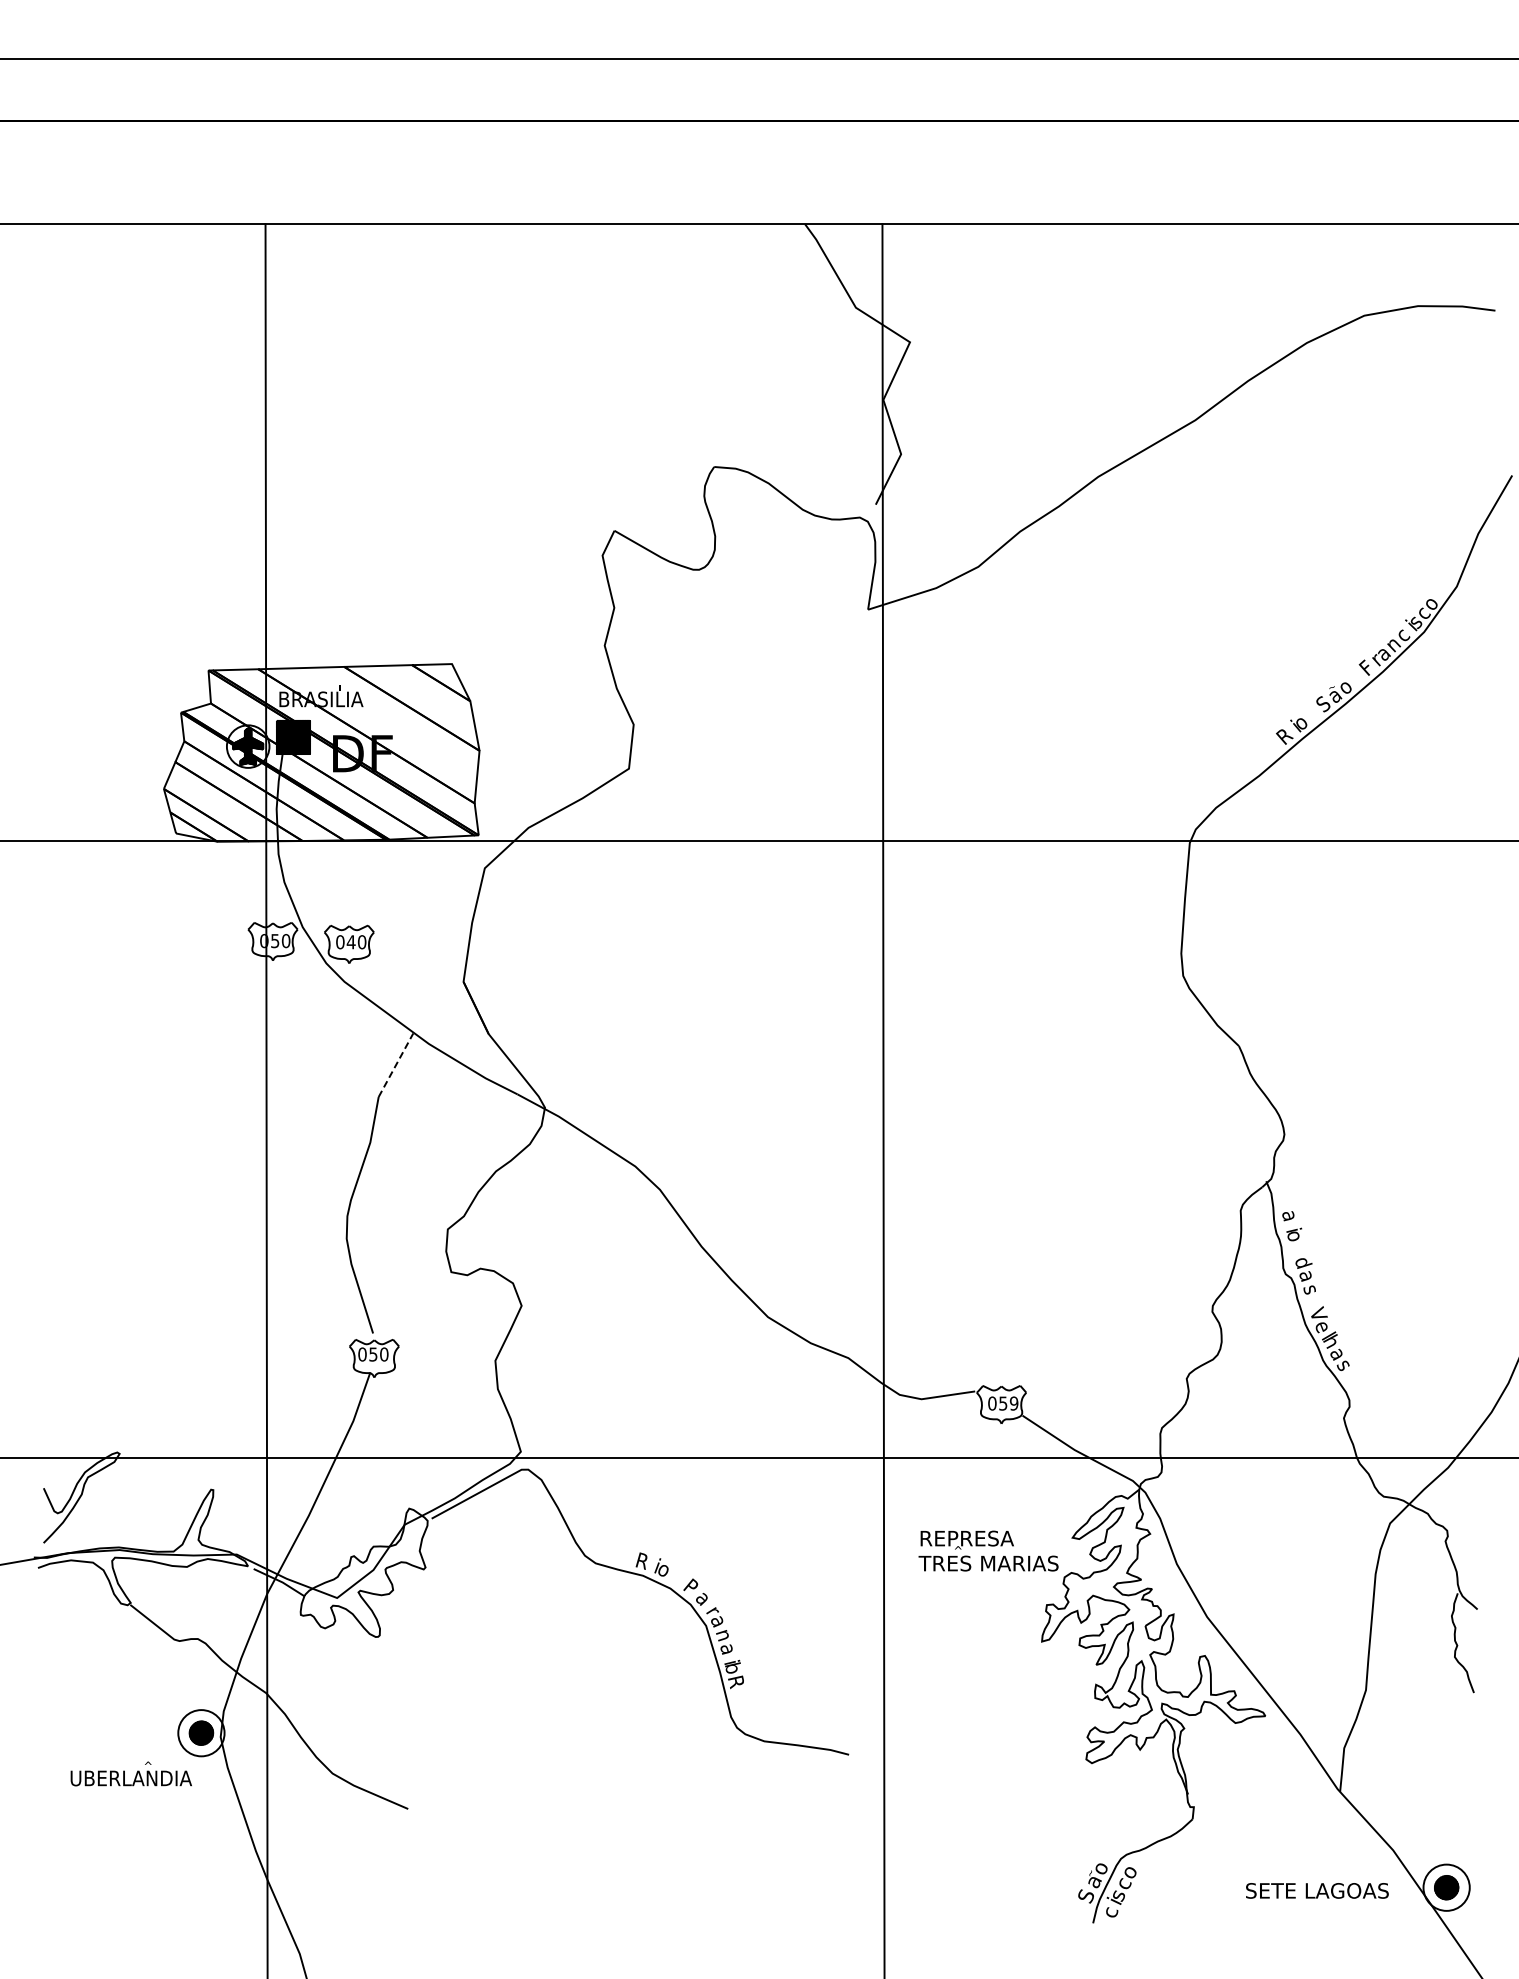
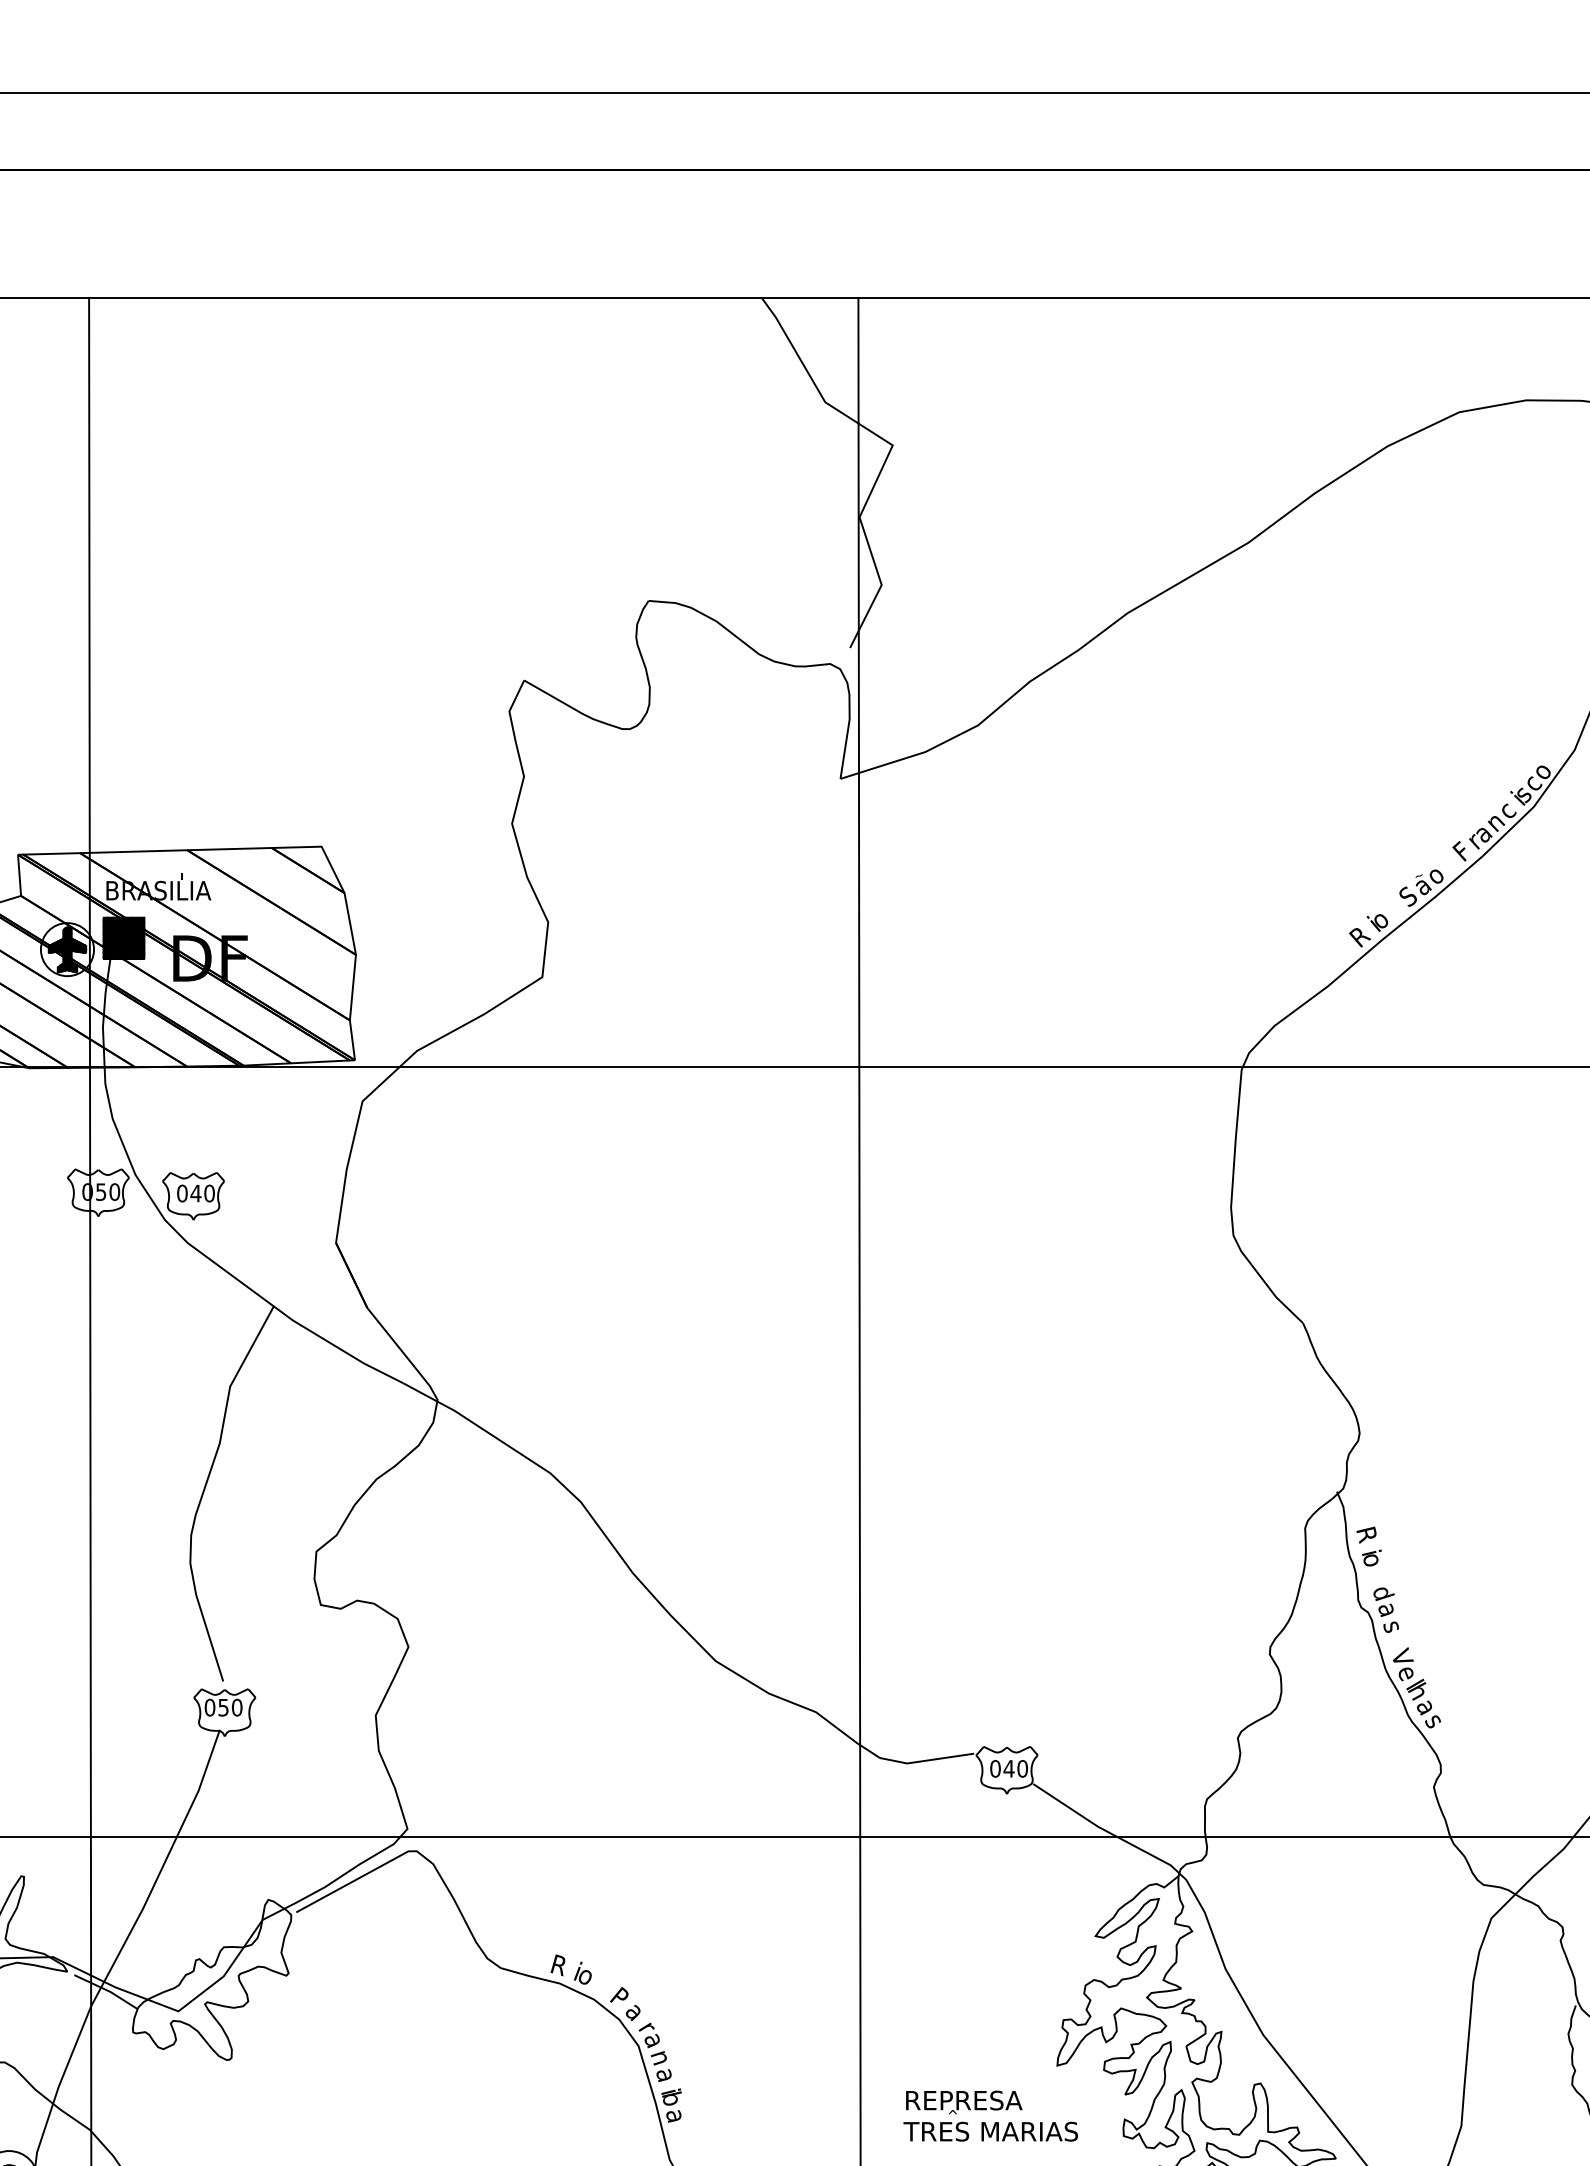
line: (396, 1064) -> (252, 1346), dashed -> solid
text: (1289, 1216) -> (1365, 1535), a -> R
text: (1008, 1403) -> (1015, 1768), 059 -> 040
text: (988, 1550) -> (990, 2115), moved
text: (735, 1682) -> (675, 2116), R -> a

